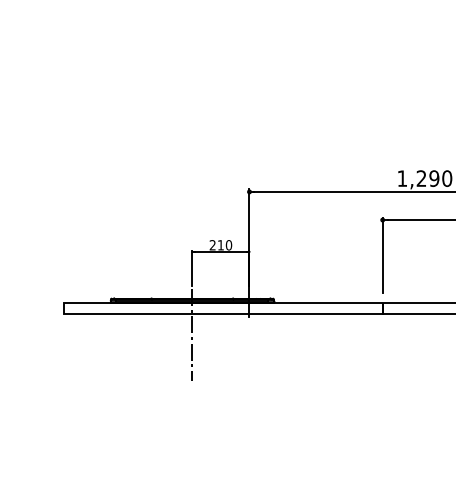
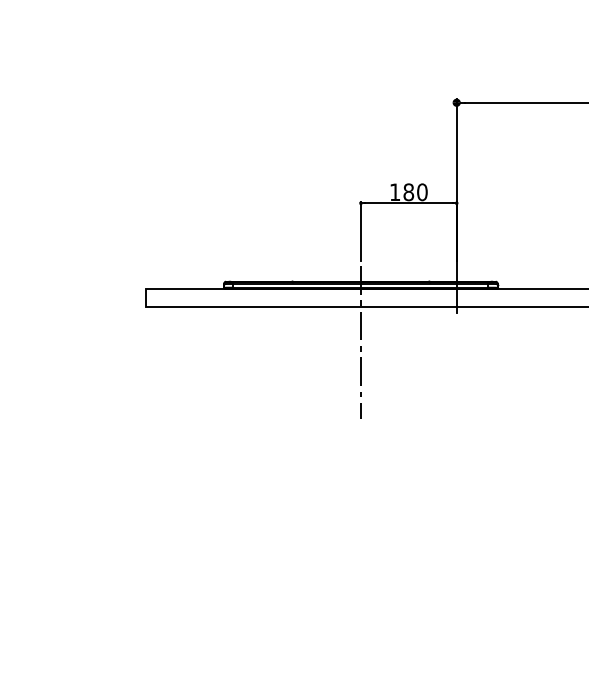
text: (216, 245) -> (401, 192), 210 -> 180

